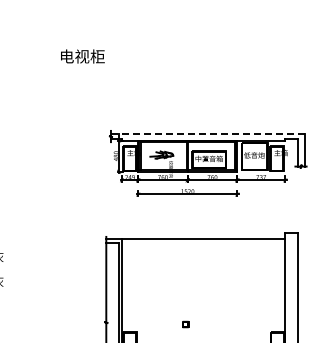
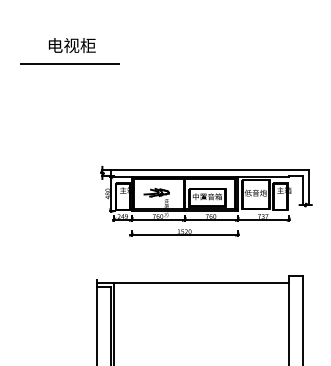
line: (80, 34) -> (69, 63), added
text: (82, 56) -> (71, 45), moved
line: (207, 134) -> (205, 170), dashed -> solid

